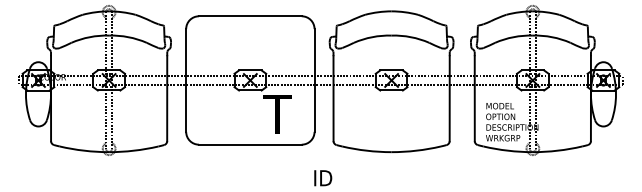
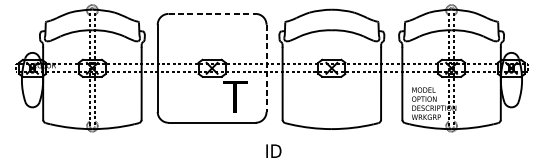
line: (250, 16) -> (212, 14), solid -> dashed
line: (314, 80) -> (266, 68), solid -> dashed

